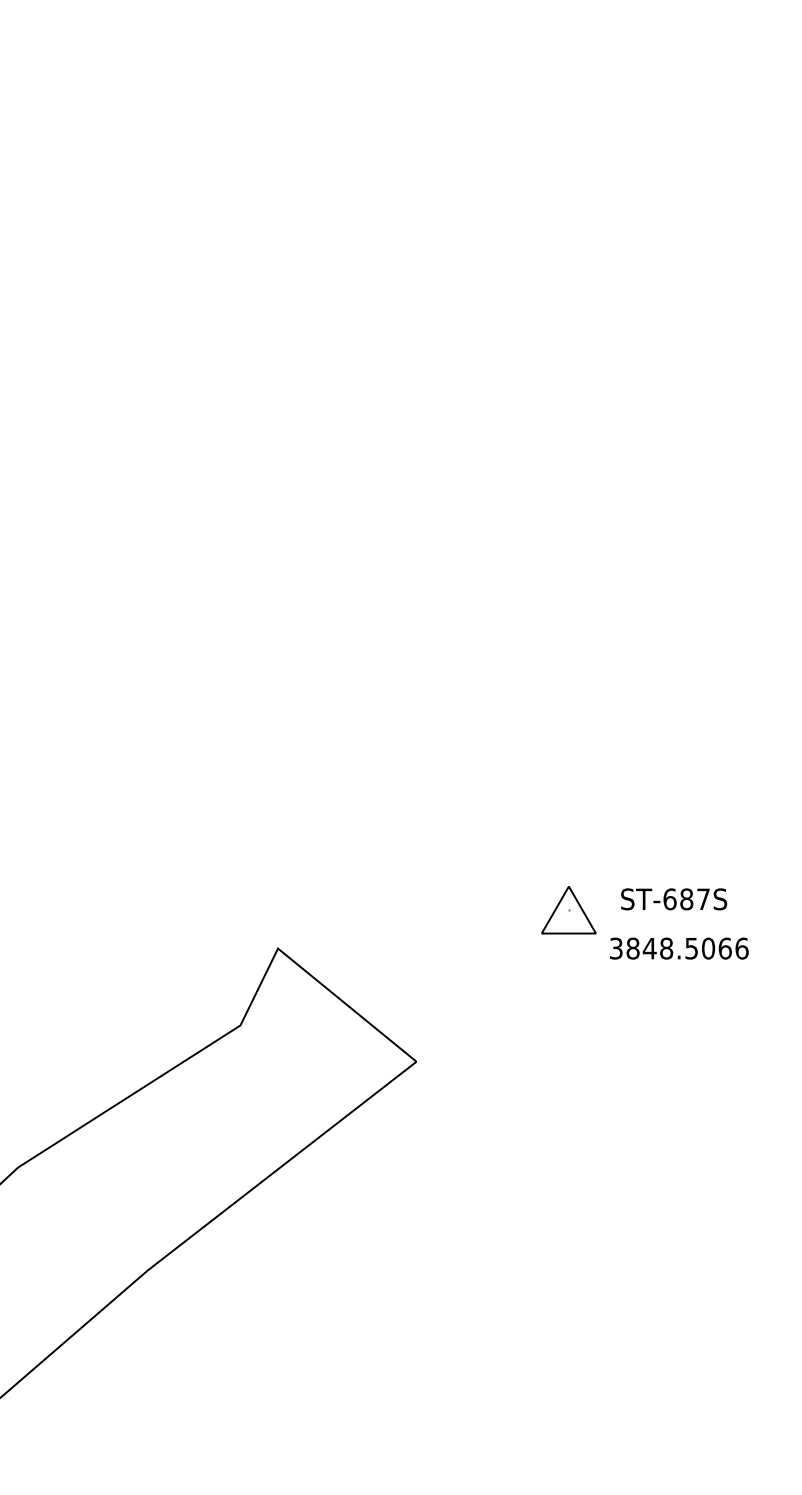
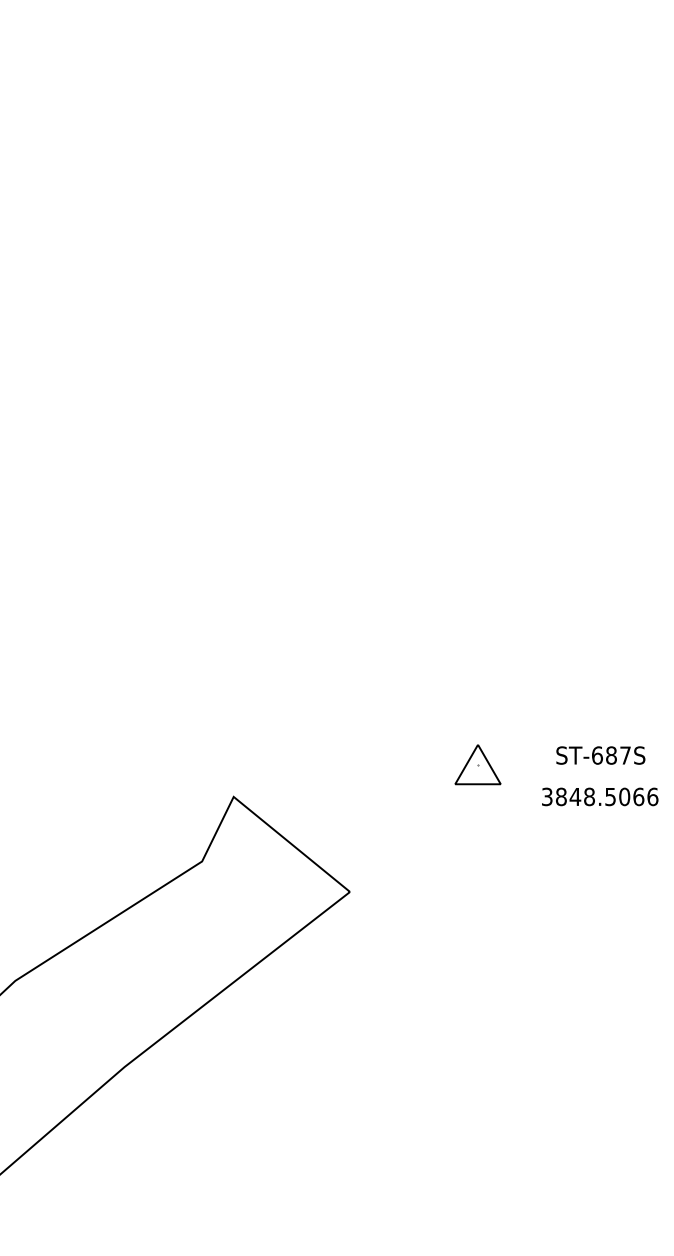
text: (674, 899) -> (601, 755), moved
text: (679, 948) -> (600, 796), moved

